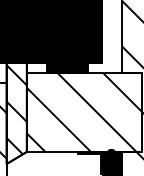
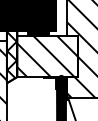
hatch: (15, 101) -> (11, 50), added

